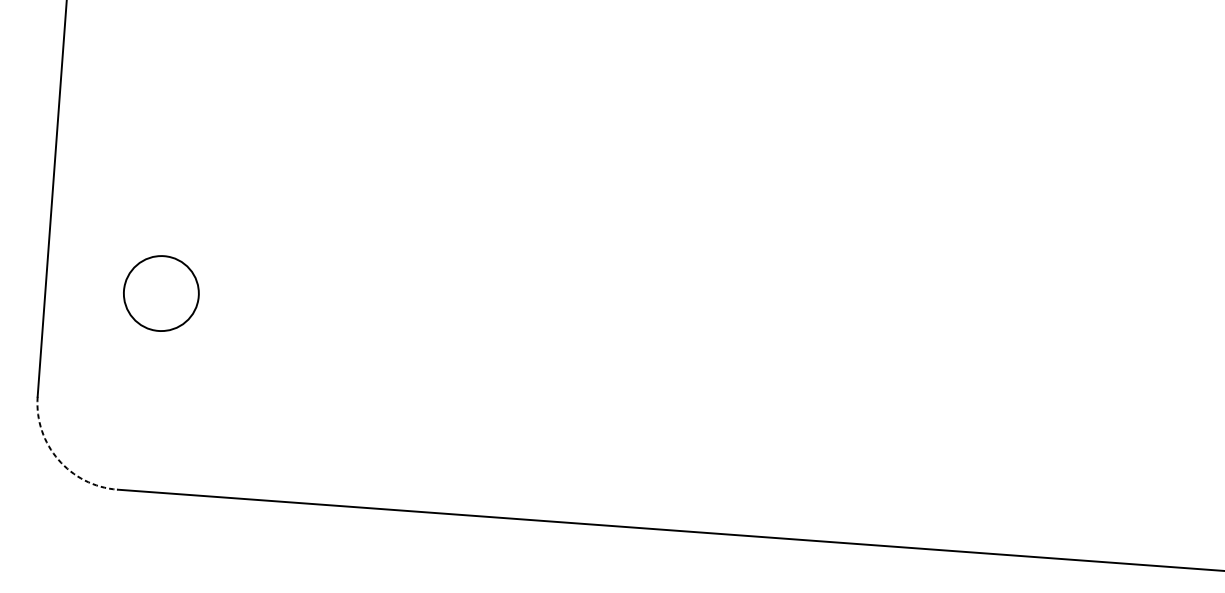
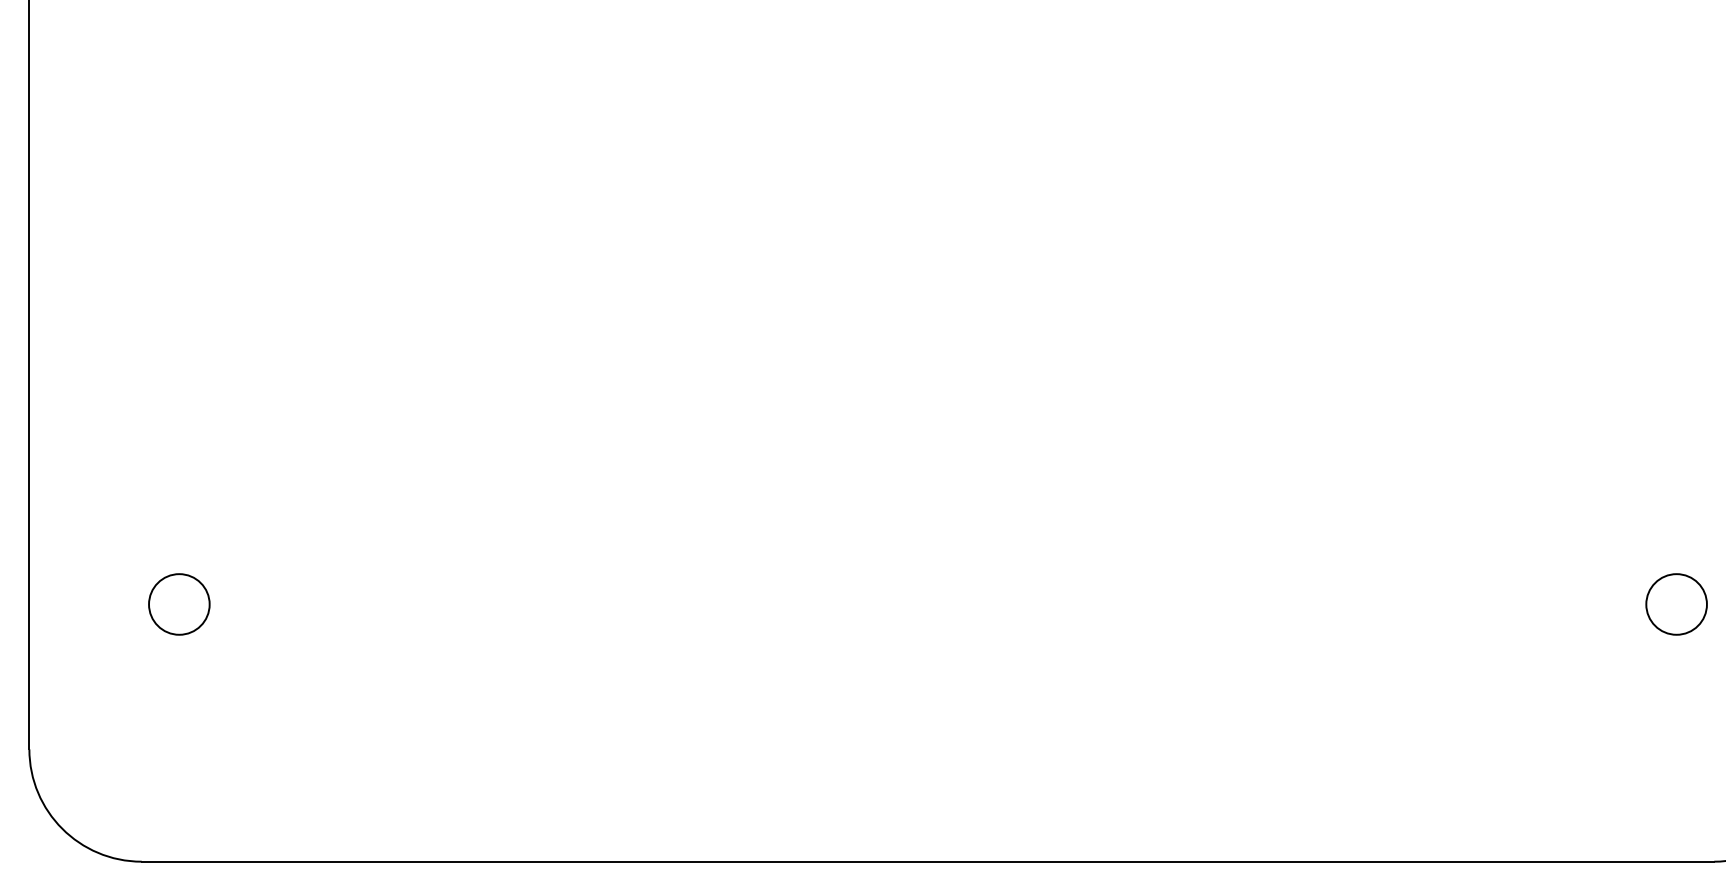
circle: (161, 293) -> (179, 604), size x0.62
arc: (58, 459) -> (62, 828), dashed -> solid

